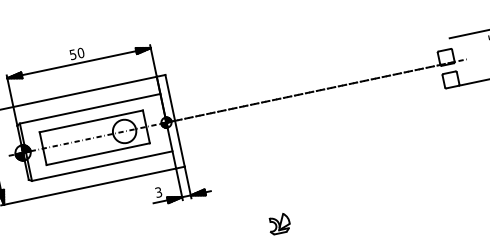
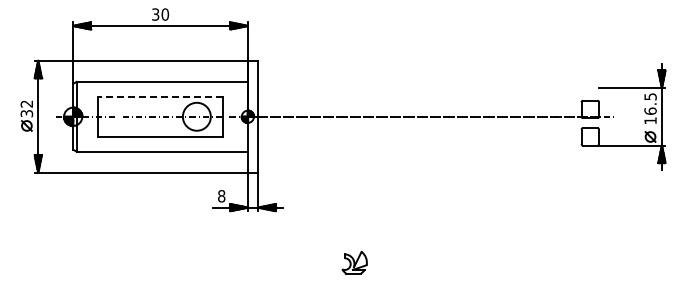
text: (72, 54) -> (155, 14), 50 -> 30
line: (91, 121) -> (160, 96), solid -> dashed
text: (158, 192) -> (221, 196), 3 -> 8

